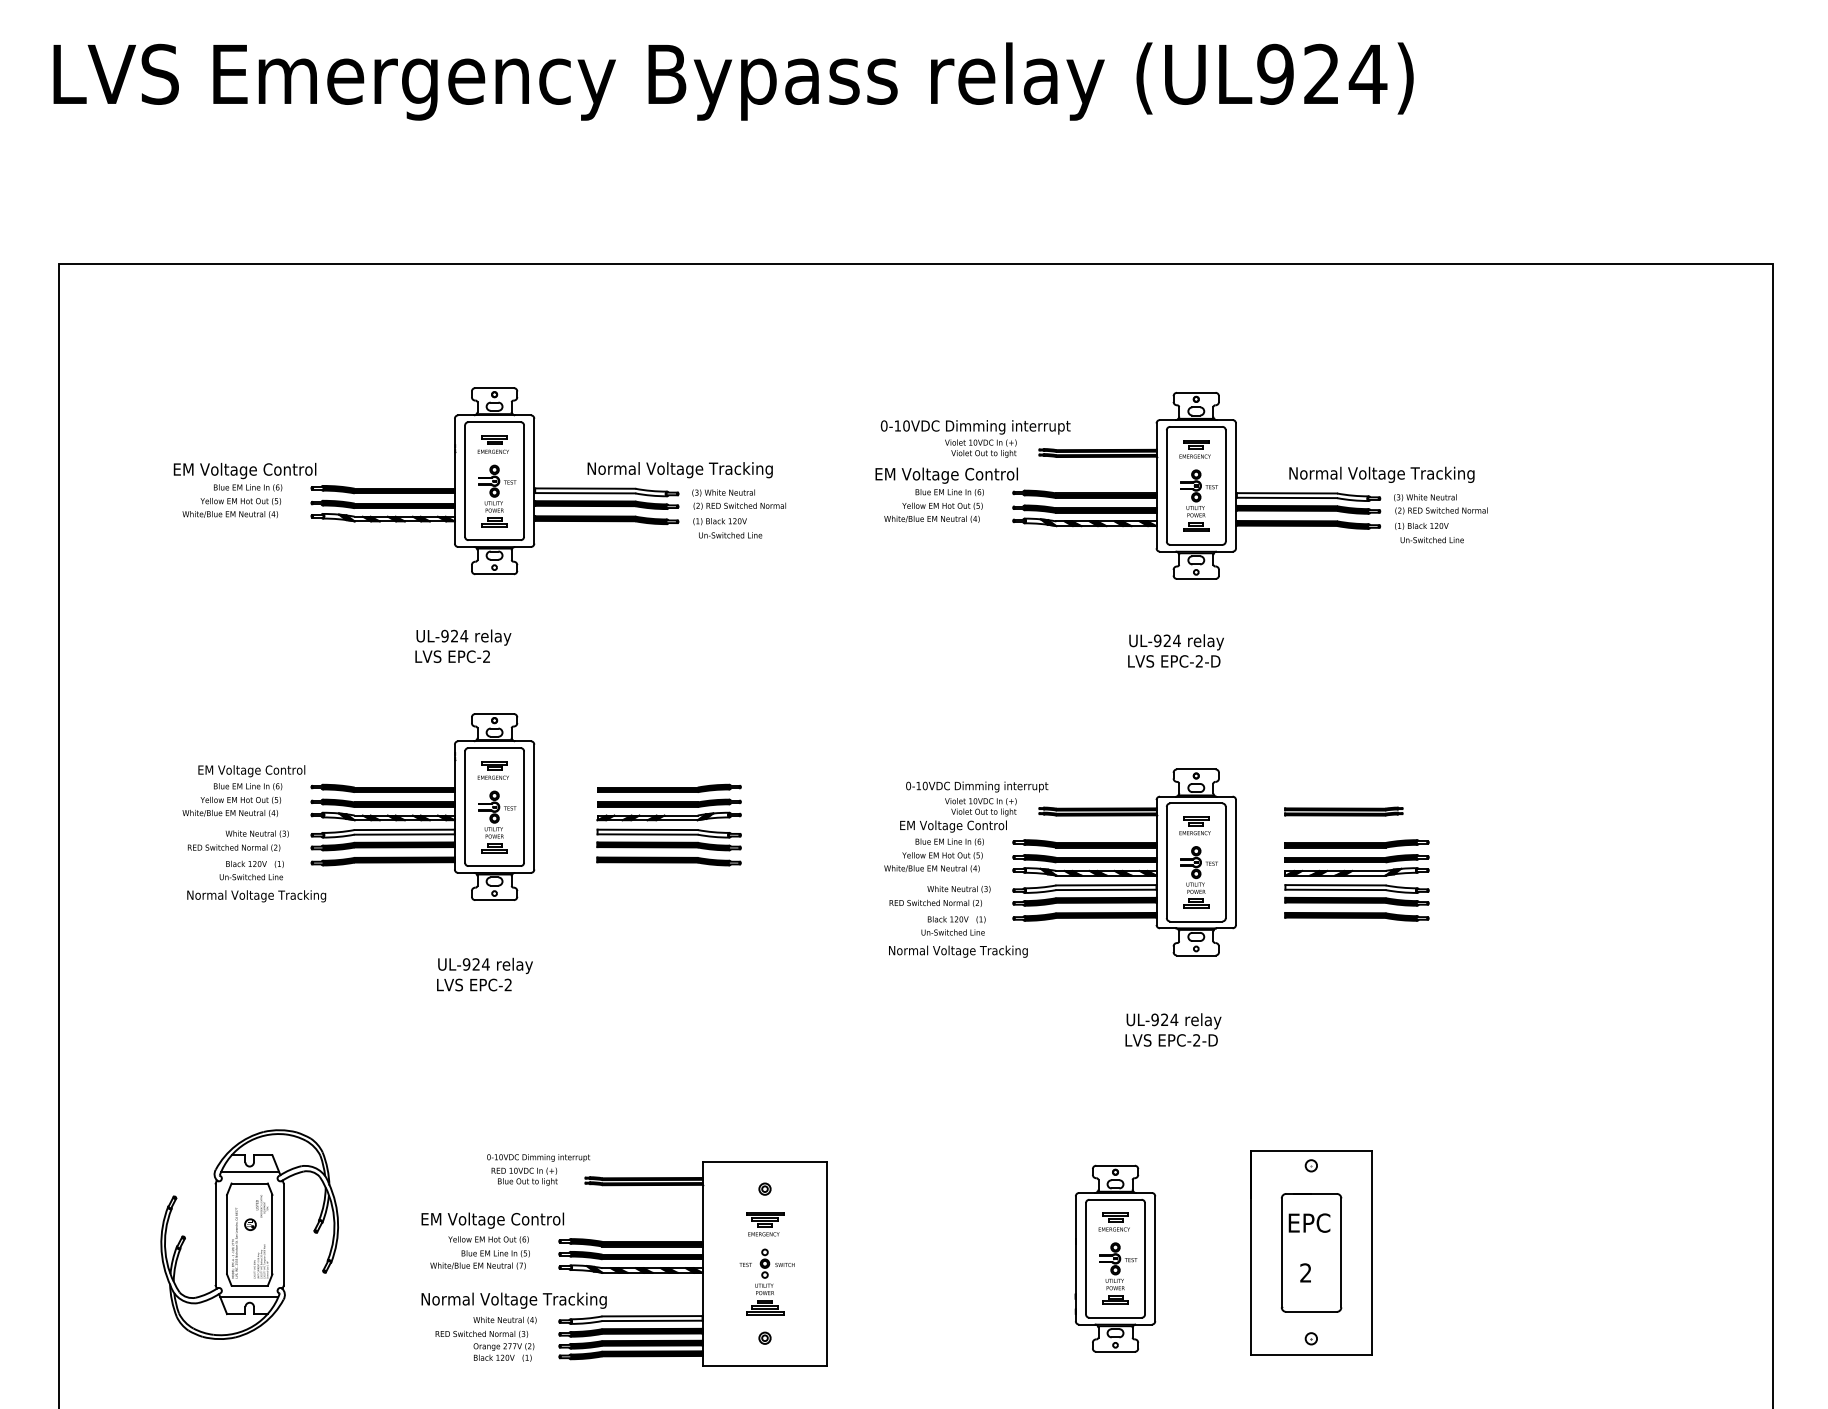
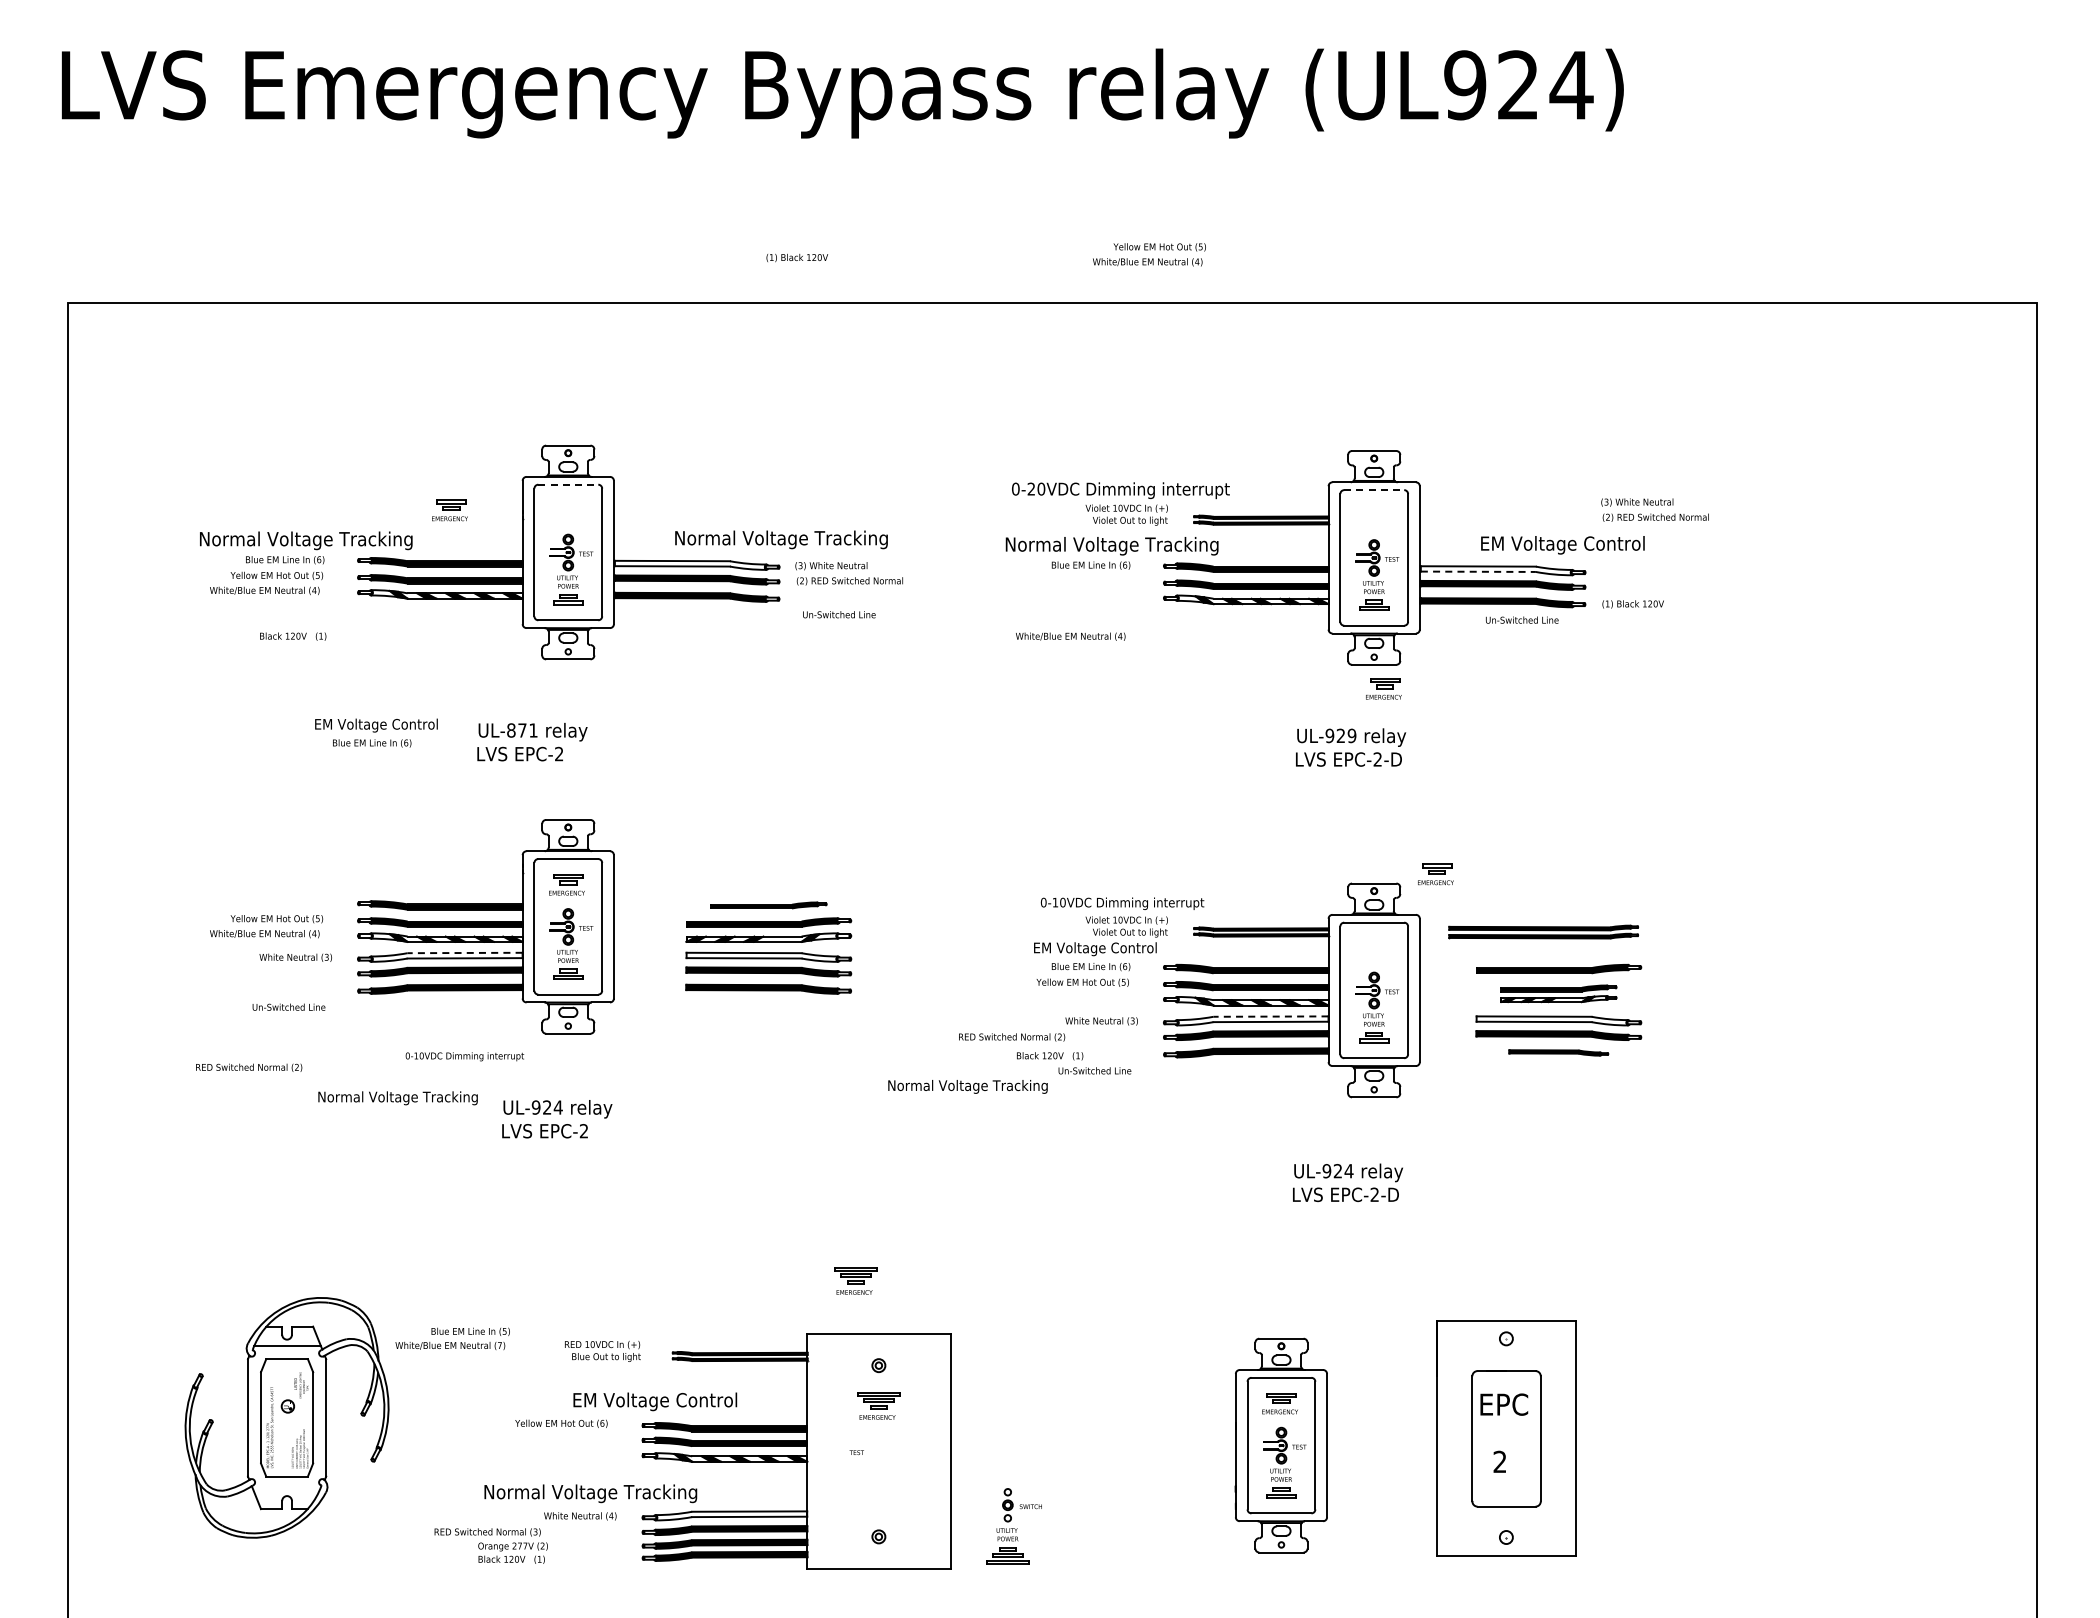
line: (494, 421) -> (568, 484), solid -> dashed
text: (897, 425) -> (1030, 488), 0-10VDC -> 0-20VDC
line: (1196, 427) -> (1374, 490), solid -> dashed
part: (493, 444) -> (449, 510), moved
part: (1194, 448) -> (1383, 688), moved
text: (266, 470) -> (306, 540), EM Voltage Control -> Normal Voltage Tracking
text: (968, 475) -> (1112, 546), EM Voltage Control -> Normal Voltage Tracking
text: (1382, 475) -> (1587, 545), Normal Voltage Tracking -> EM Voltage Control
line: (1287, 497) -> (1478, 571), solid -> dashed
text: (1440, 503) -> (1654, 509), moved
text: (933, 512) -> (1149, 254), moved
text: (719, 521) -> (796, 257), moved
text: (1432, 539) -> (1522, 619), moved
text: (454, 636) -> (522, 730), UL-924 -> UL-871
text: (1176, 640) -> (1351, 735), UL-924 -> UL-929
text: (251, 777) -> (376, 732), moved
part: (669, 788) -> (769, 905), size x0.7
part: (1343, 811) -> (1543, 931), size x1.4
part: (1194, 825) -> (1435, 874), moved
line: (405, 829) -> (465, 952), solid -> dashed
text: (234, 847) -> (249, 1067), moved
text: (255, 864) -> (293, 636), moved
part: (1356, 865) -> (1558, 993), size x0.7
text: (931, 868) -> (1070, 636), moved
line: (1106, 885) -> (1271, 1016), solid -> dashed
text: (256, 896) -> (397, 1098), moved
text: (936, 903) -> (1012, 1037), moved
part: (1356, 916) -> (1558, 1052), size x0.6
text: (957, 919) -> (1050, 1056), moved
text: (957, 951) -> (967, 1086), moved
part: (744, 1115) -> (855, 1280), added
text: (538, 1157) -> (464, 1056), moved
text: (493, 1220) -> (655, 1401), moved
text: (479, 1259) -> (452, 1338), moved
part: (769, 1282) -> (1013, 1526), moved
line: (249, 1297) -> (286, 1489), removed
text: (484, 1345) -> (490, 1545), moved

